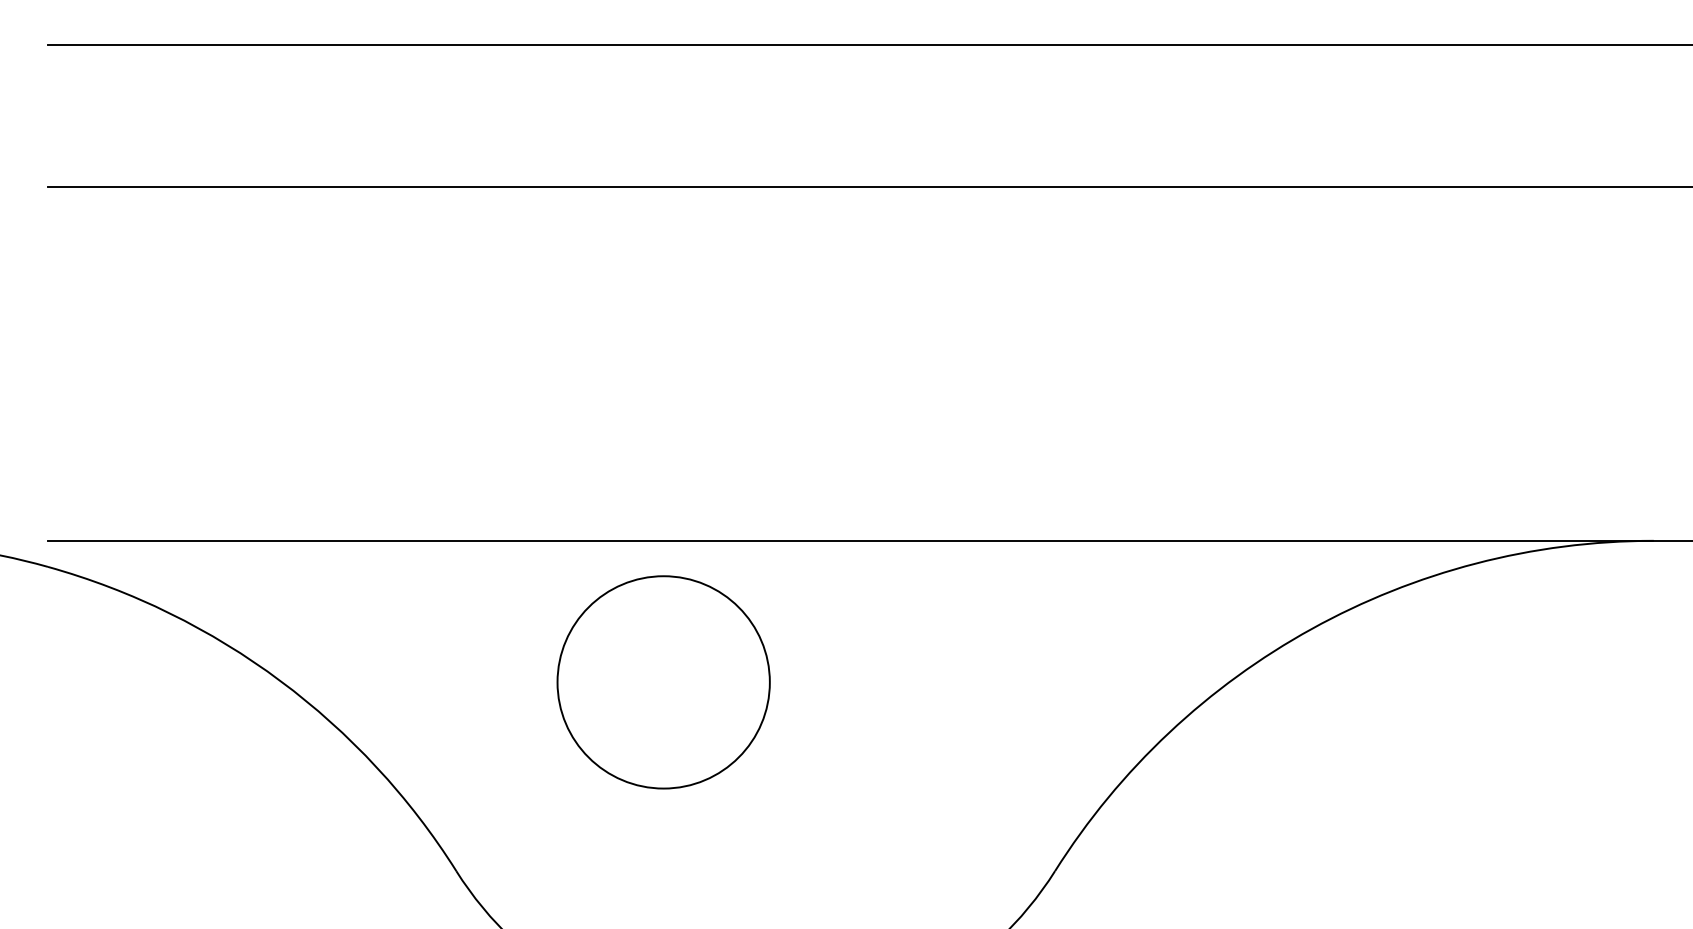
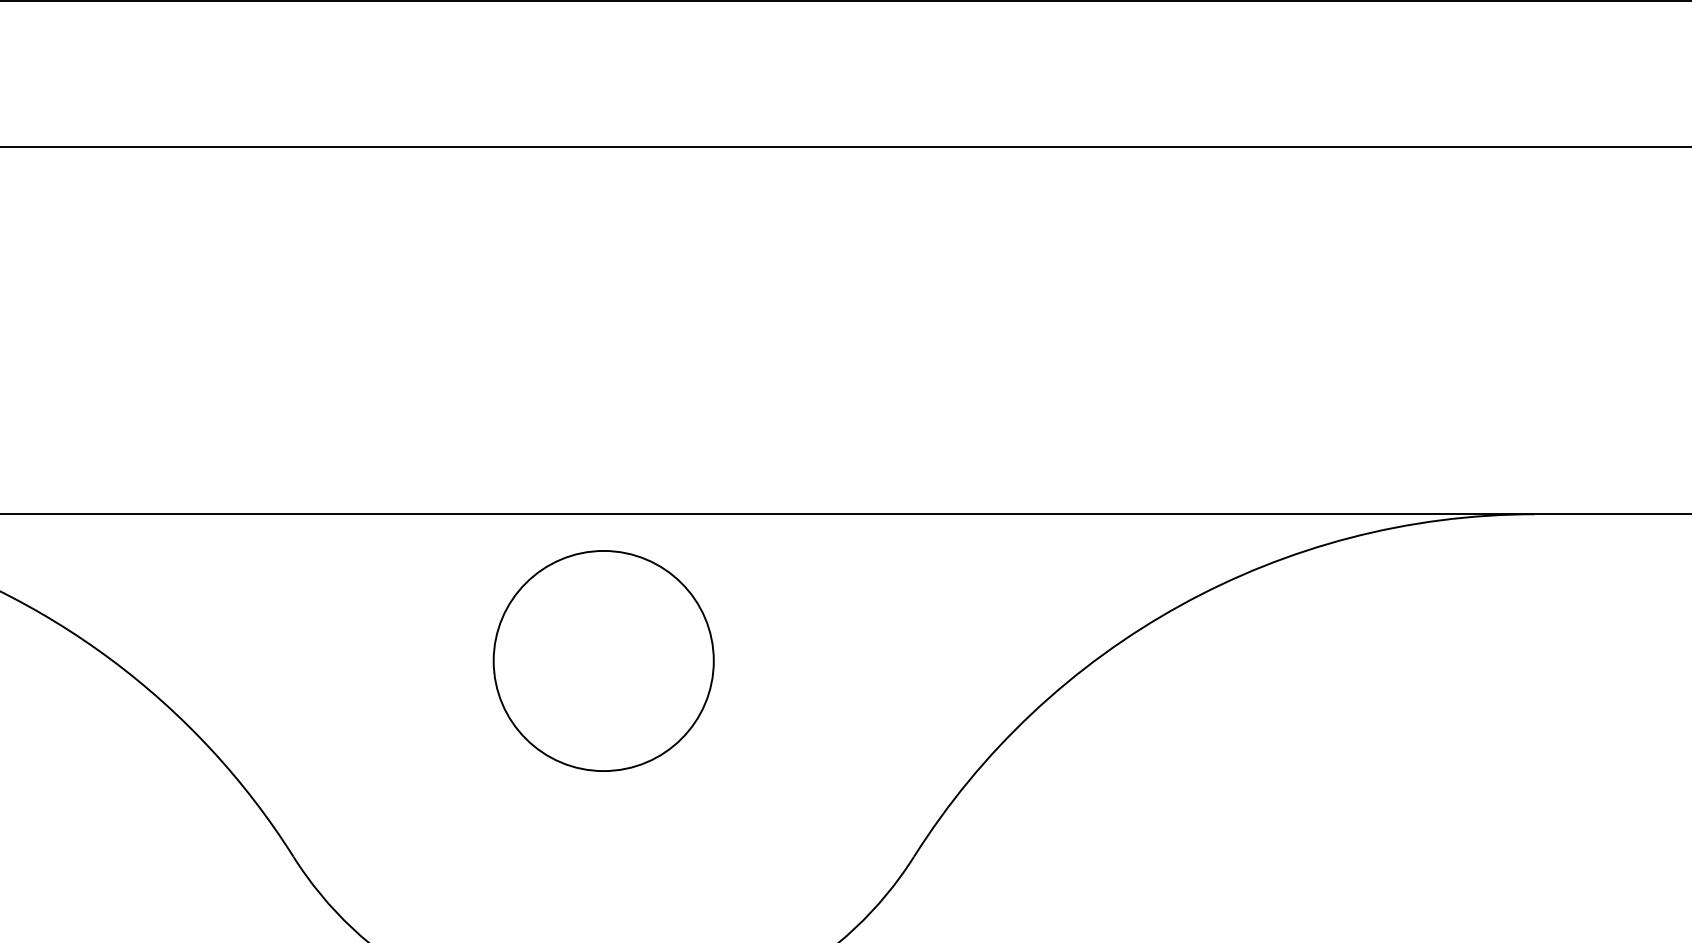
circle: (663, 682) -> (603, 661), moved

